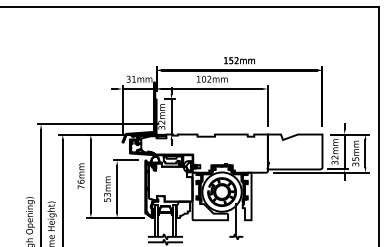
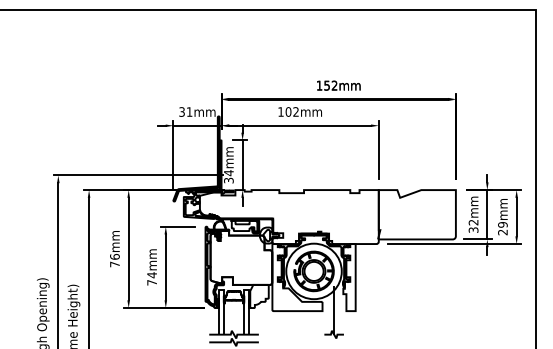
text: (161, 122) -> (228, 173), 32mm -> 34mm
text: (355, 161) -> (502, 228), 35mm -> 29mm
text: (107, 197) -> (152, 278), 53mm -> 74mm

